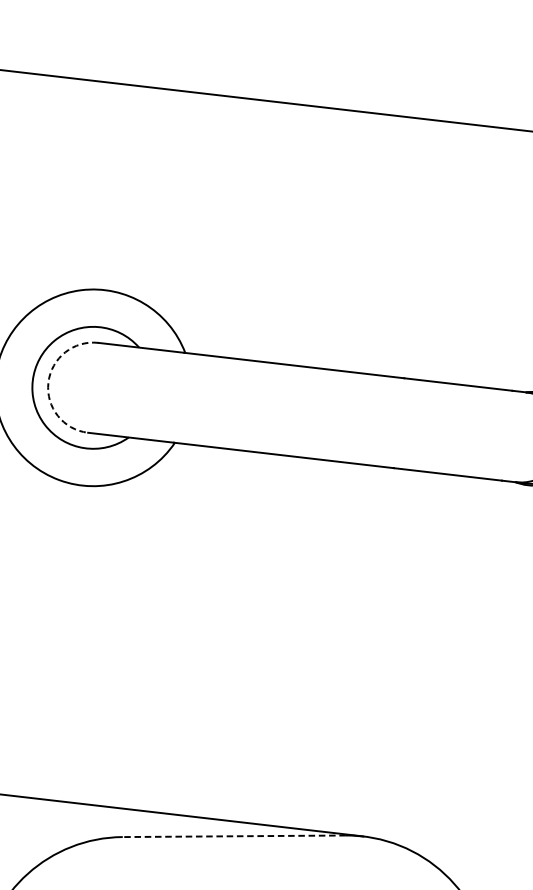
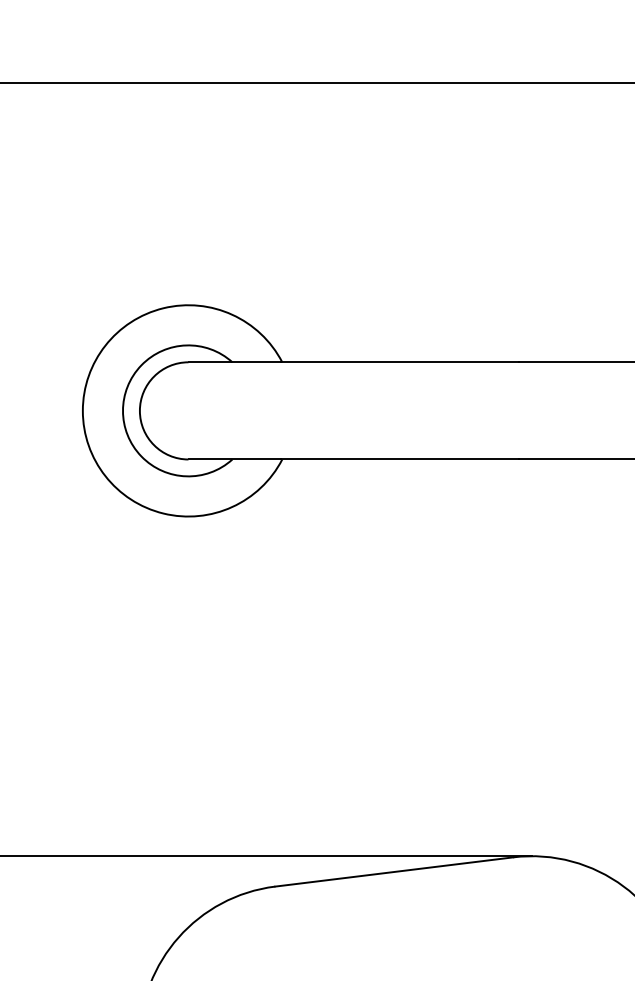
arc: (48, 382) -> (139, 410), dashed -> solid
line: (234, 835) -> (394, 871), dashed -> solid

